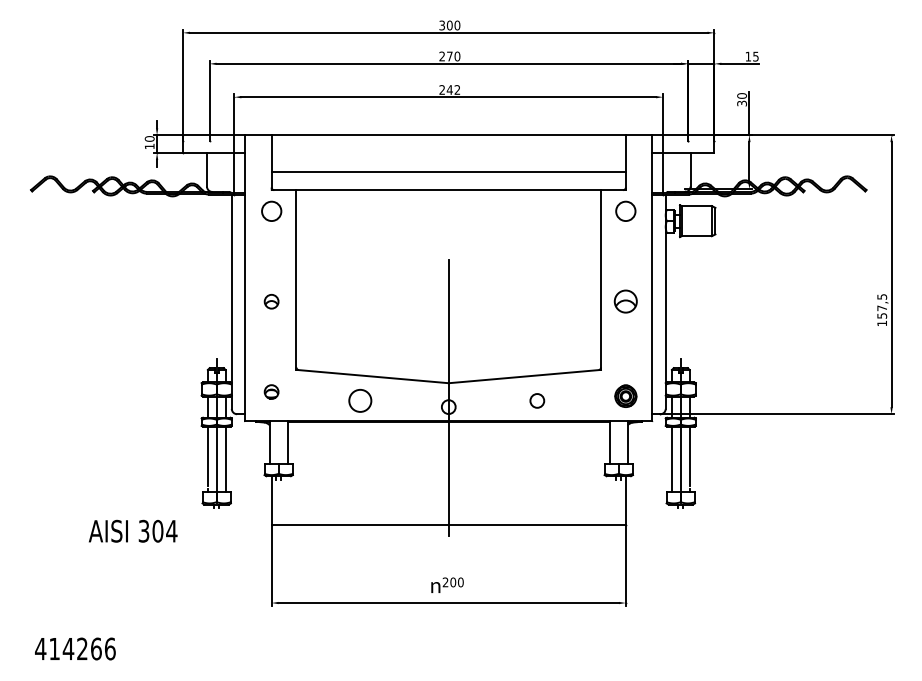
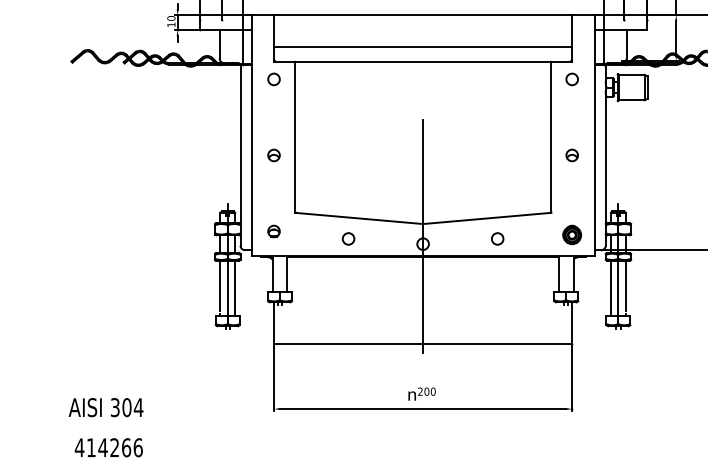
circle: (271, 211) -> (273, 79), size x0.71
circle: (625, 211) -> (571, 79), size x0.71
part: (625, 301) -> (571, 155), size x0.62
circle: (359, 400) -> (347, 238), size x0.62
text: (133, 530) -> (106, 406), moved

